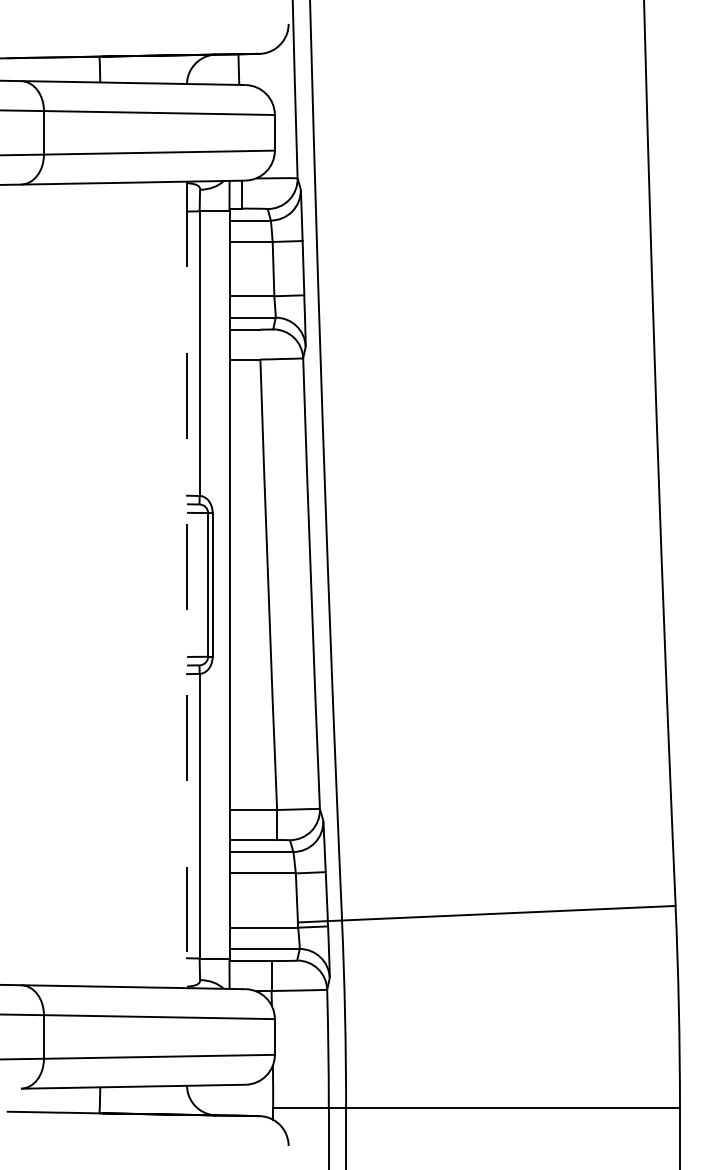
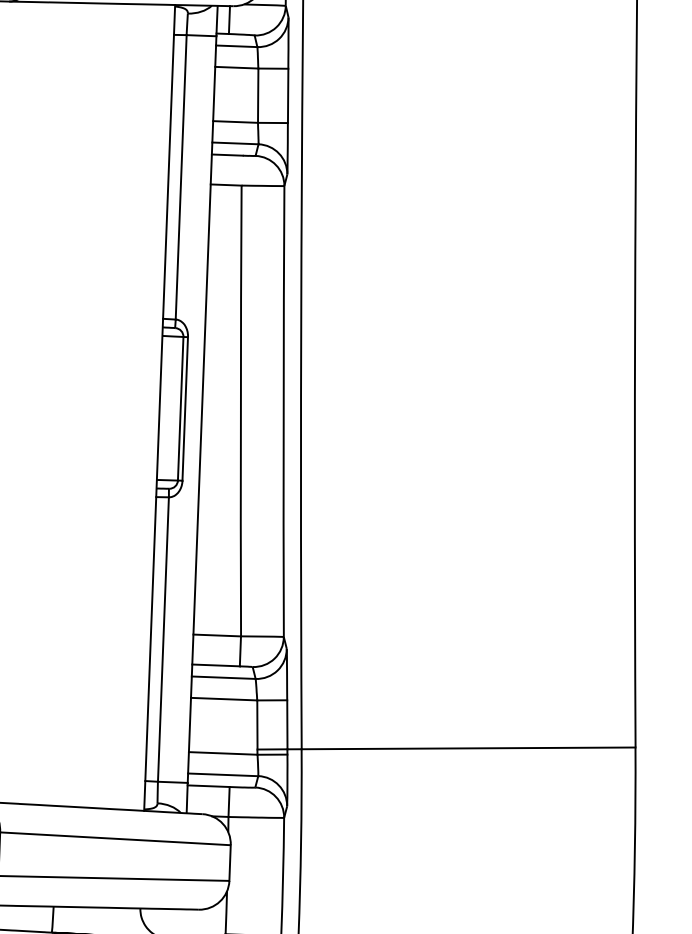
line: (187, 585) -> (160, 408), dashed -> solid

